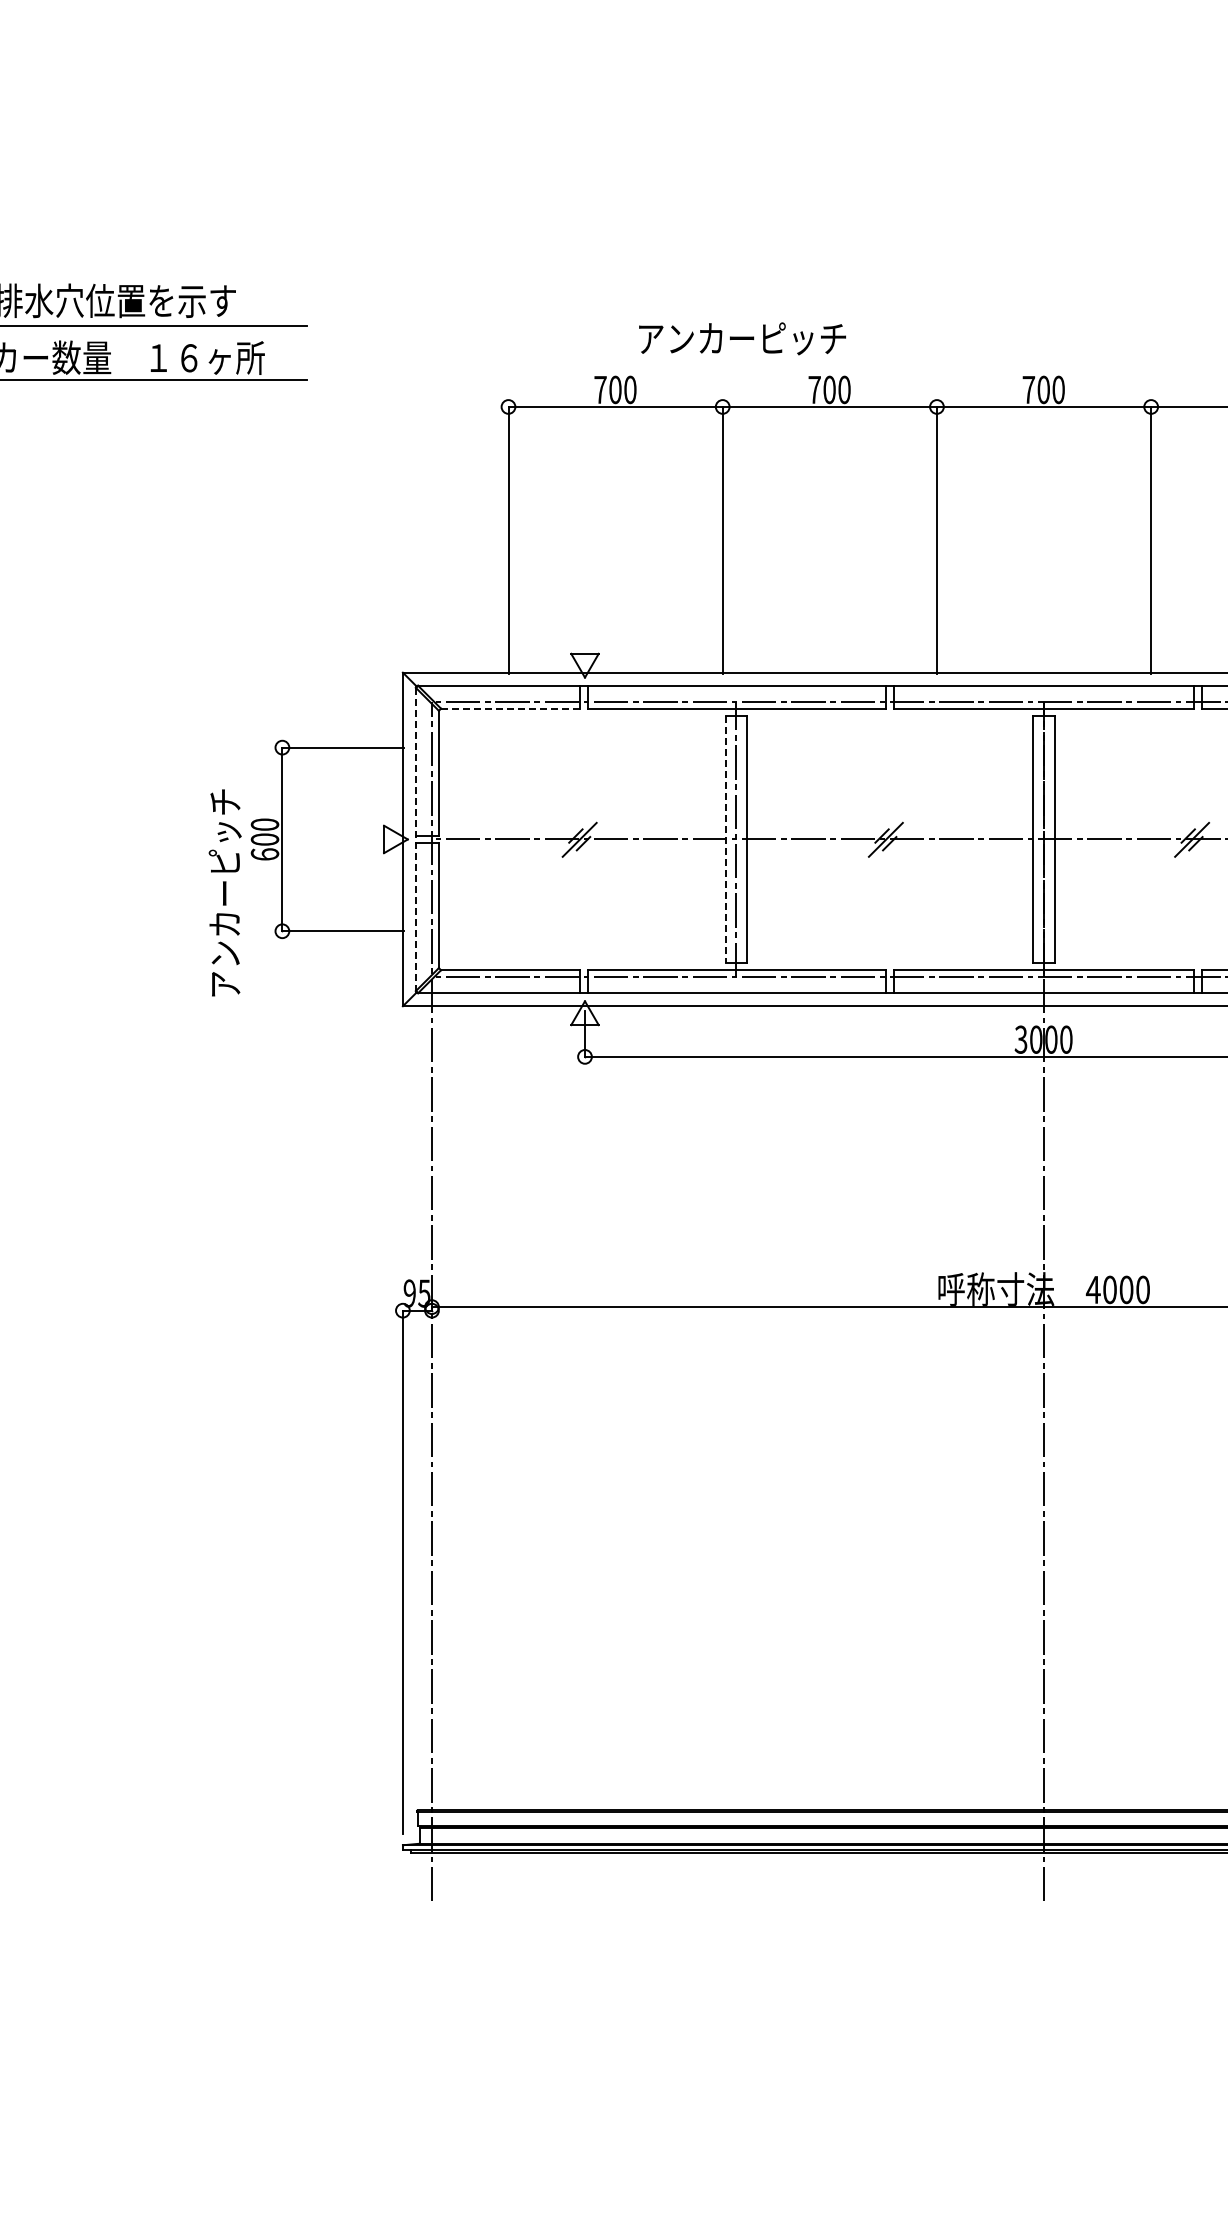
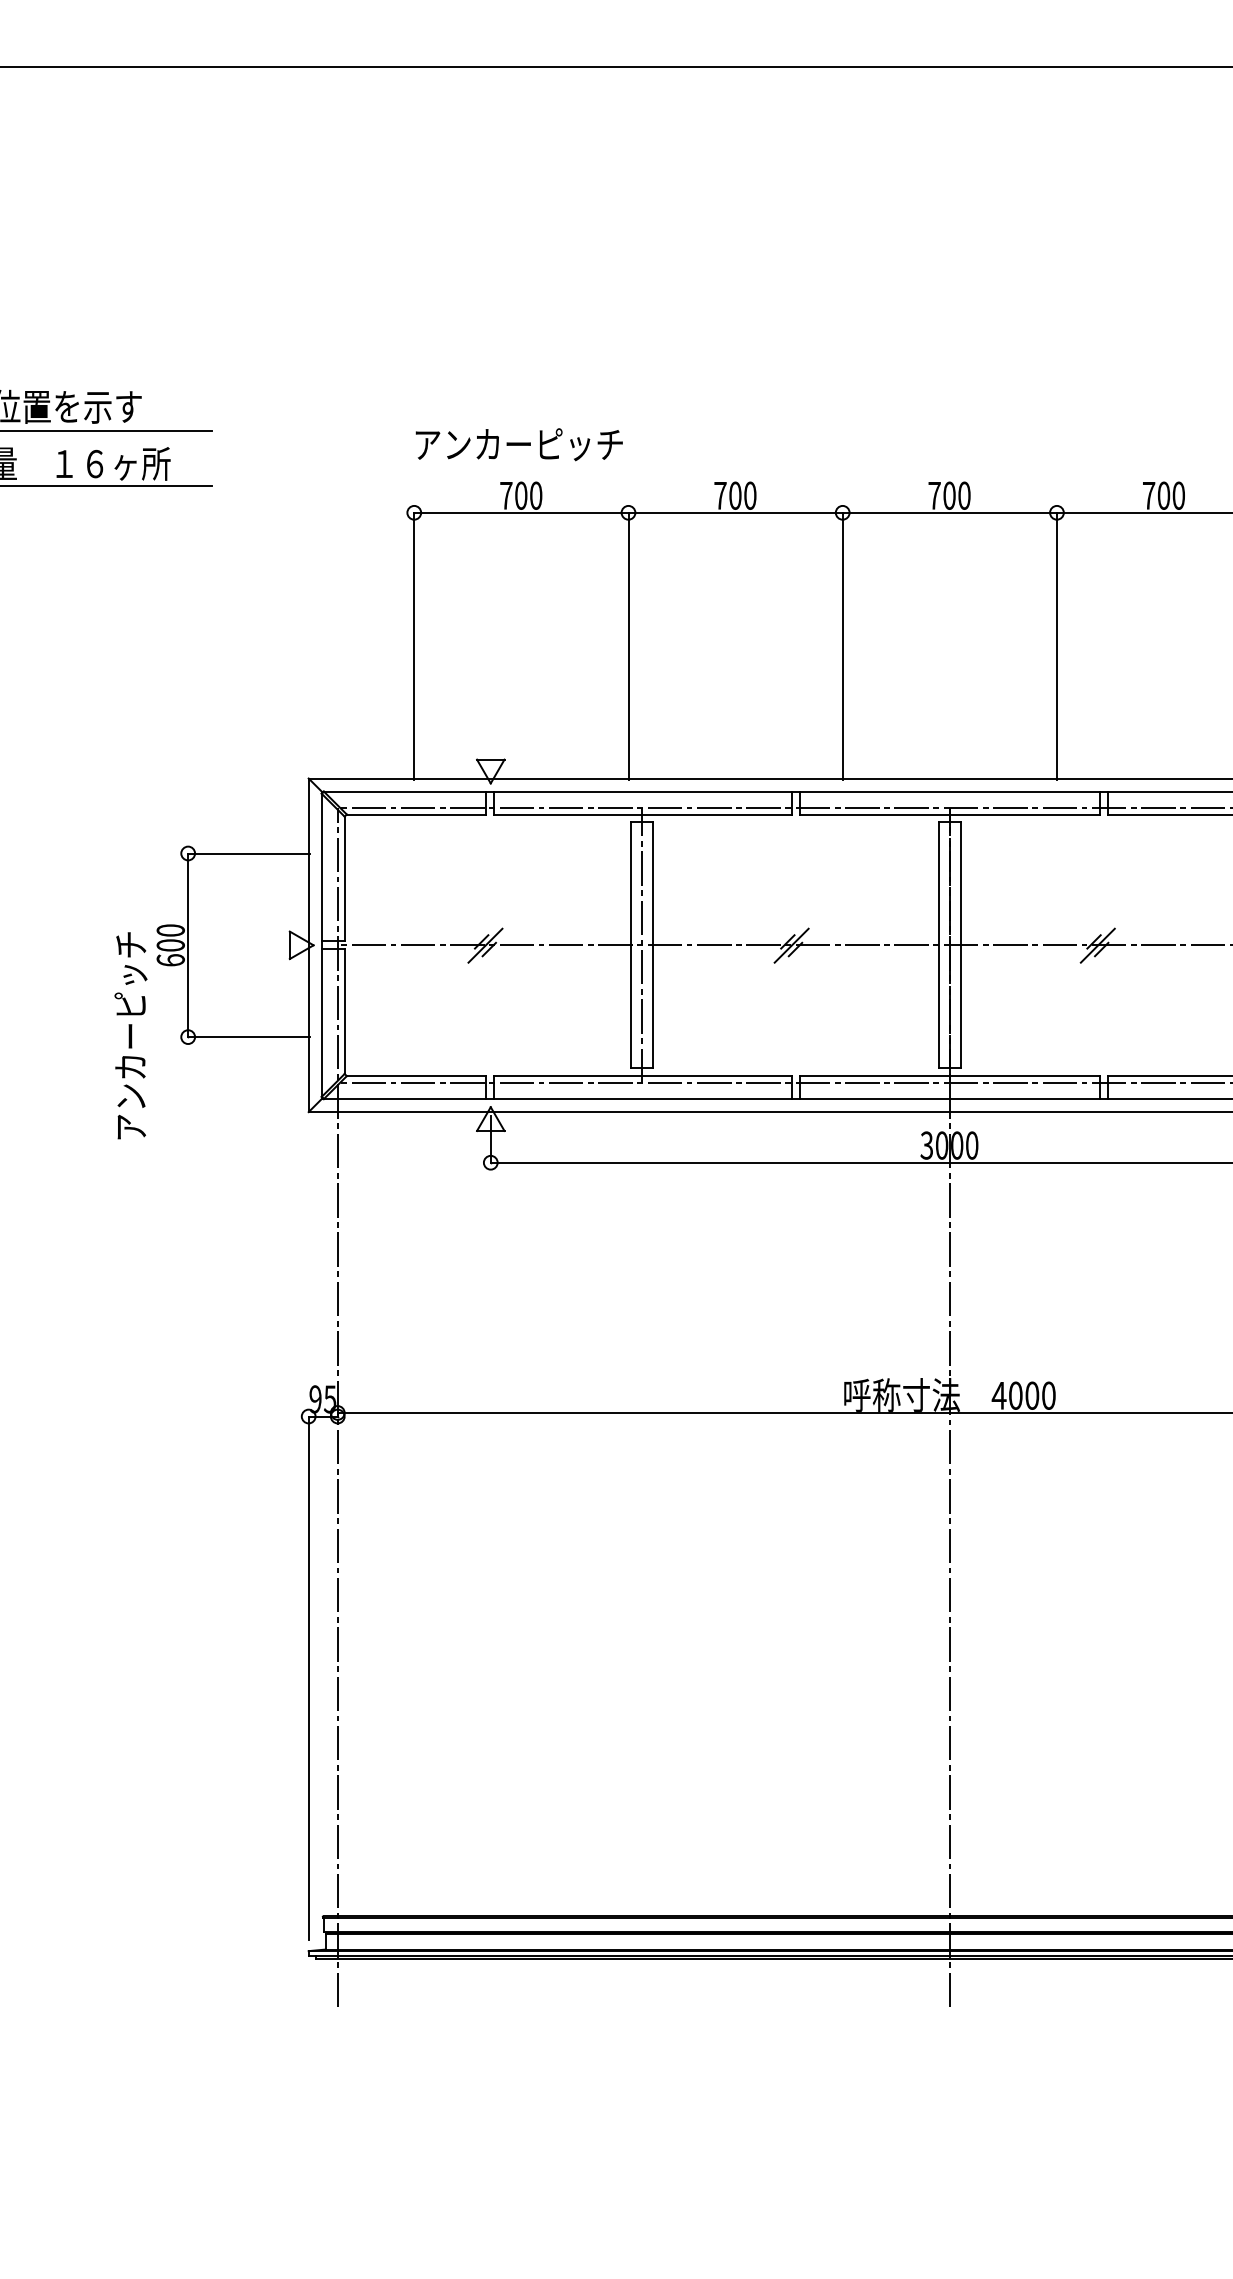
text: (741, 338) -> (518, 444), moved
line: (510, 708) -> (416, 814), dashed -> solid
line: (415, 839) -> (321, 945), dashed -> solid
line: (725, 839) -> (631, 945), dashed -> solid
text: (224, 892) -> (130, 1035), moved

